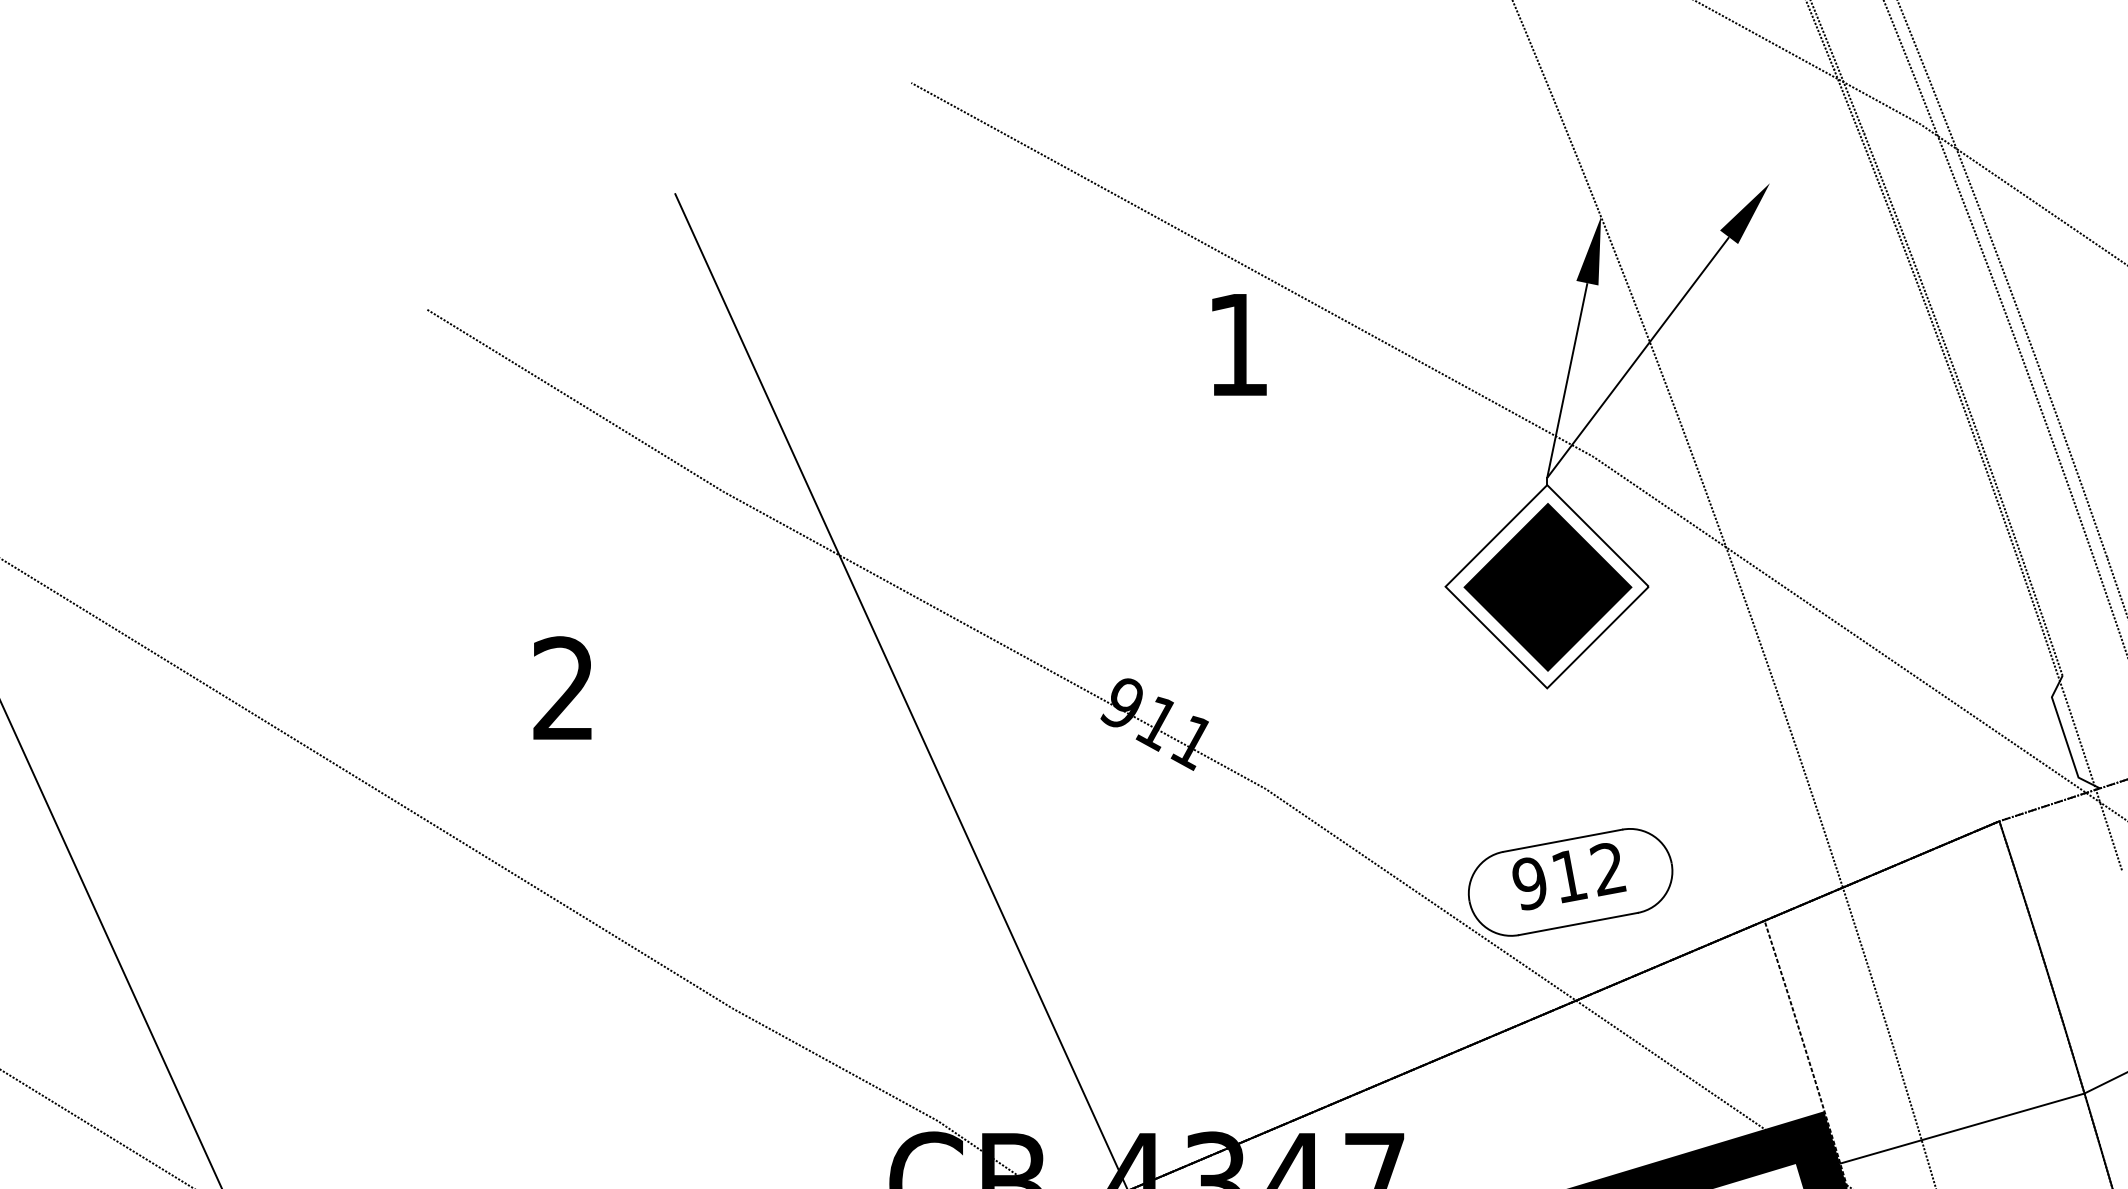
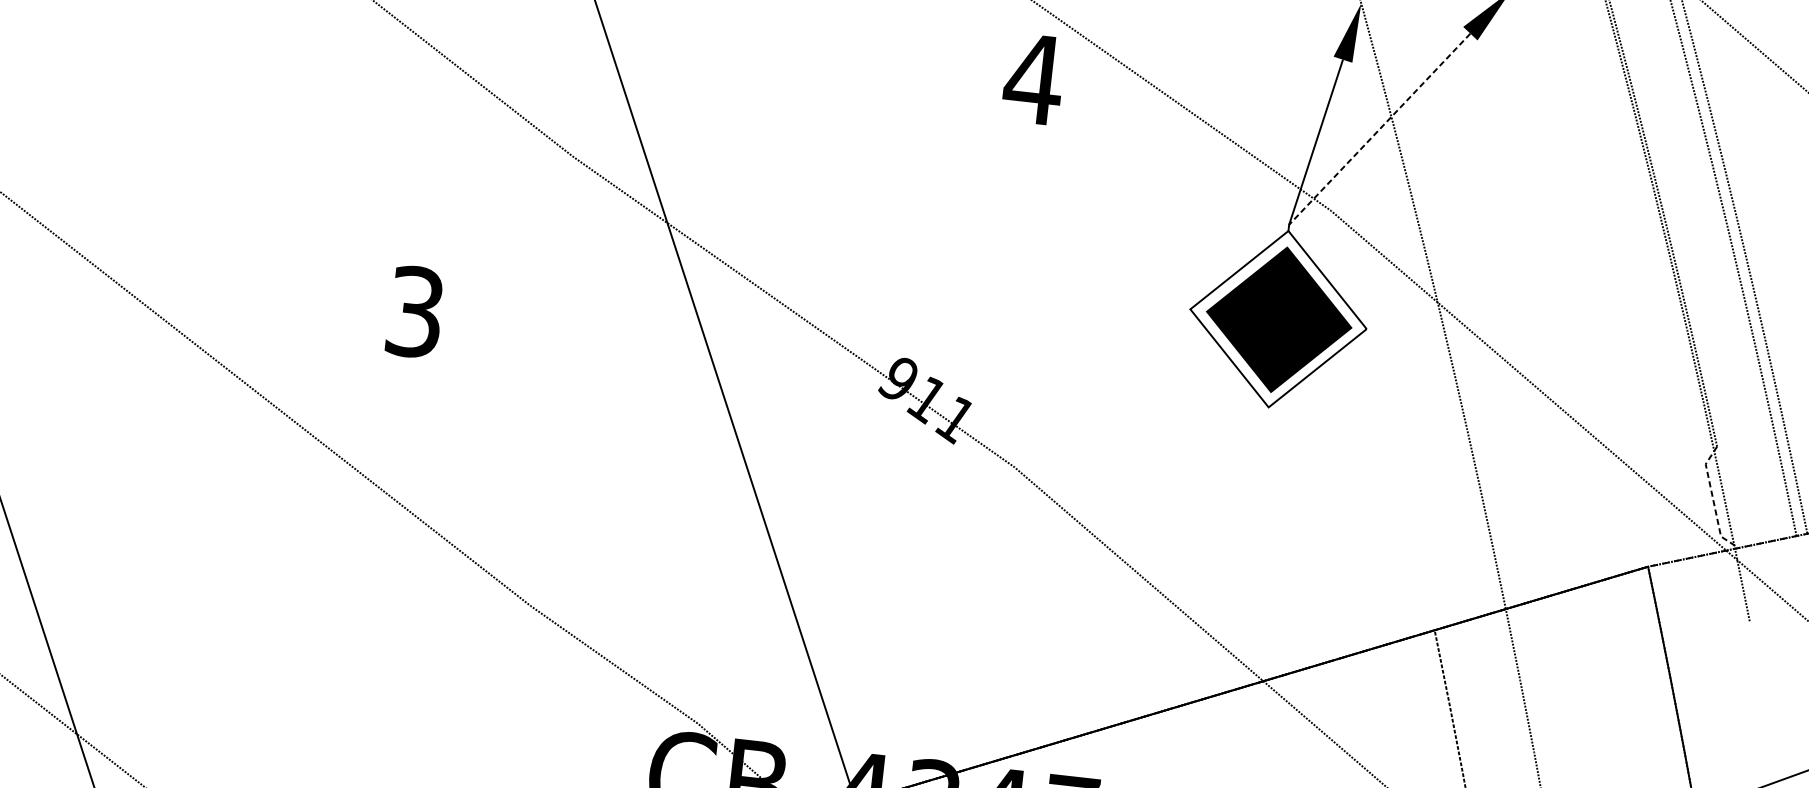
text: (1237, 344) -> (1033, 78), 1 -> 4
line: (1638, 357) -> (1380, 129), solid -> dashed
text: (563, 688) -> (415, 311), 2 -> 3
line: (2065, 737) -> (1713, 500), solid -> dashed
part: (1570, 882) -> (1269, 578), removed

